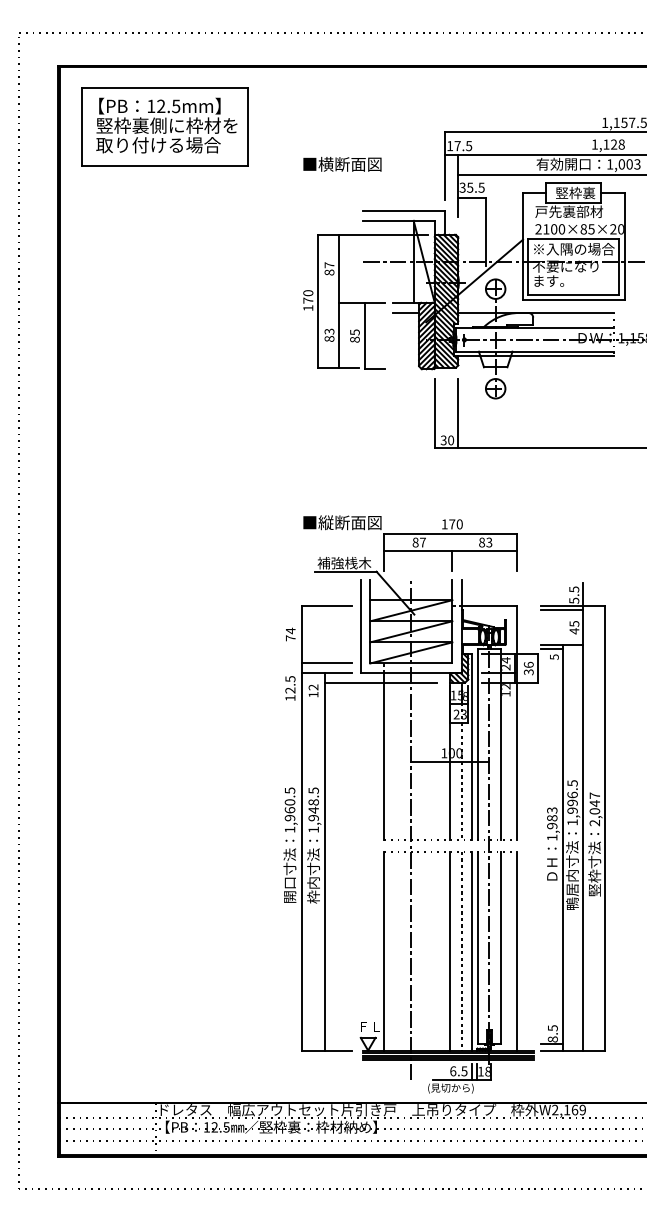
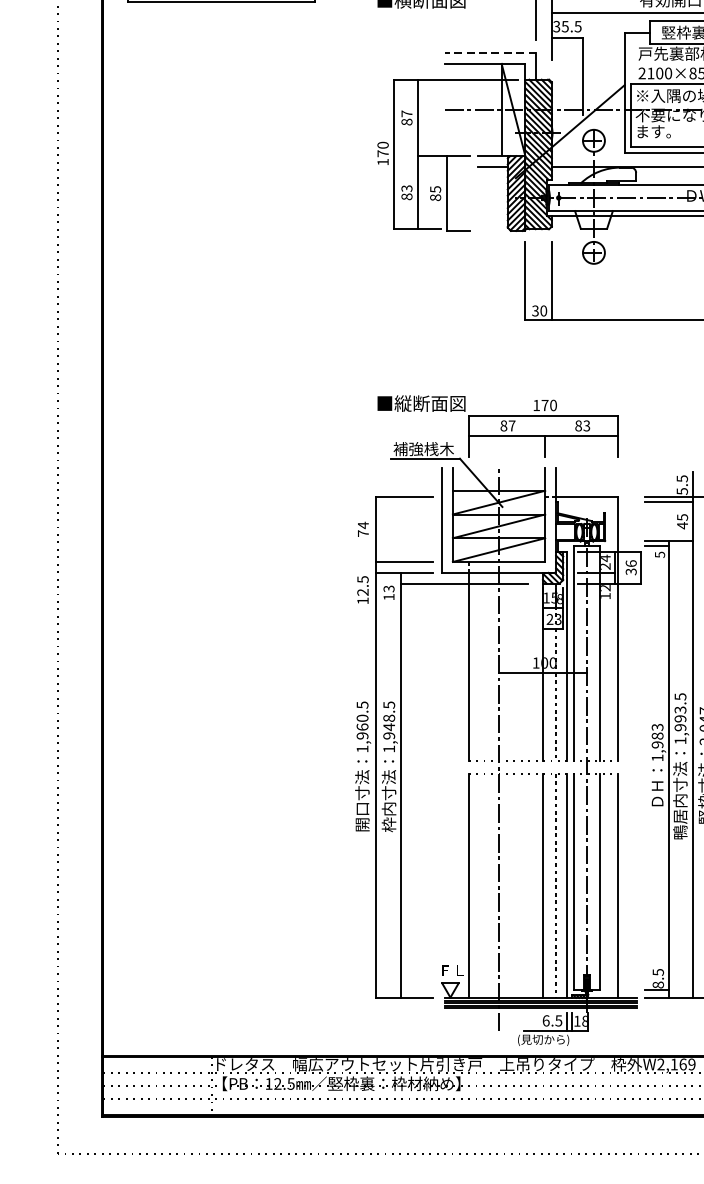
line: (403, 211) -> (490, 53), solid -> dashed
text: (313, 687) -> (388, 589), 12 -> 13
text: (572, 794) -> (680, 709), 1,996.5 -> 1,993.5

